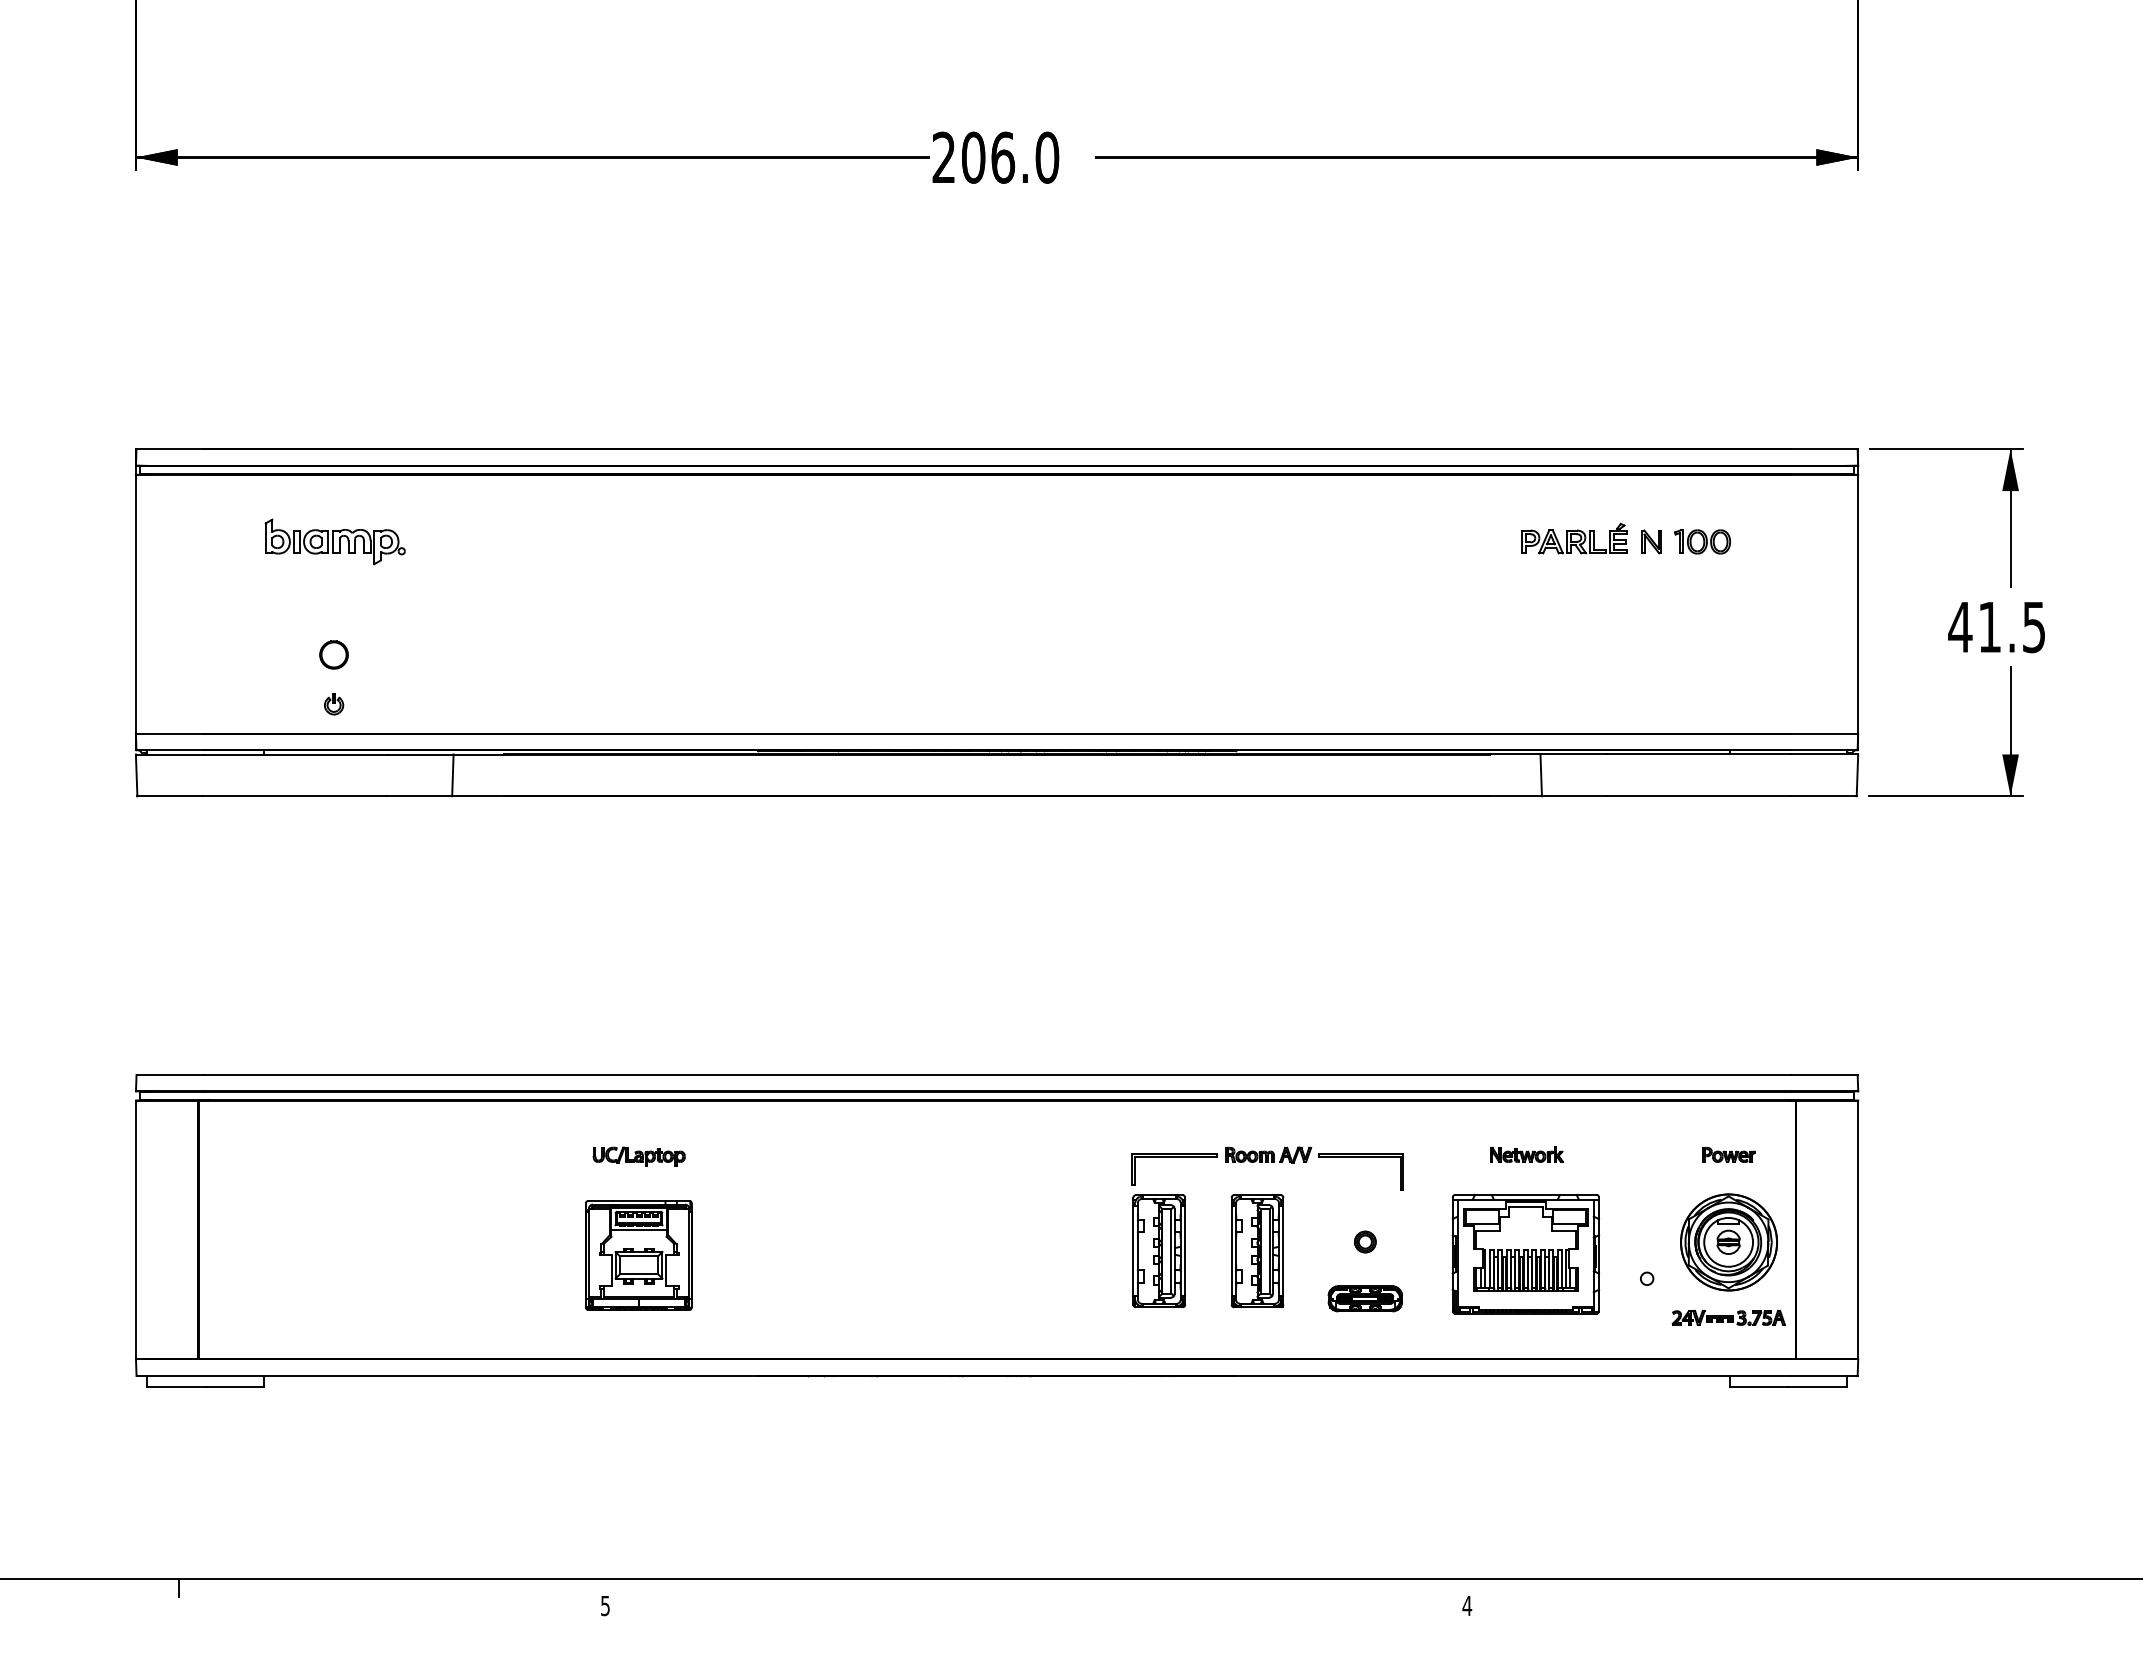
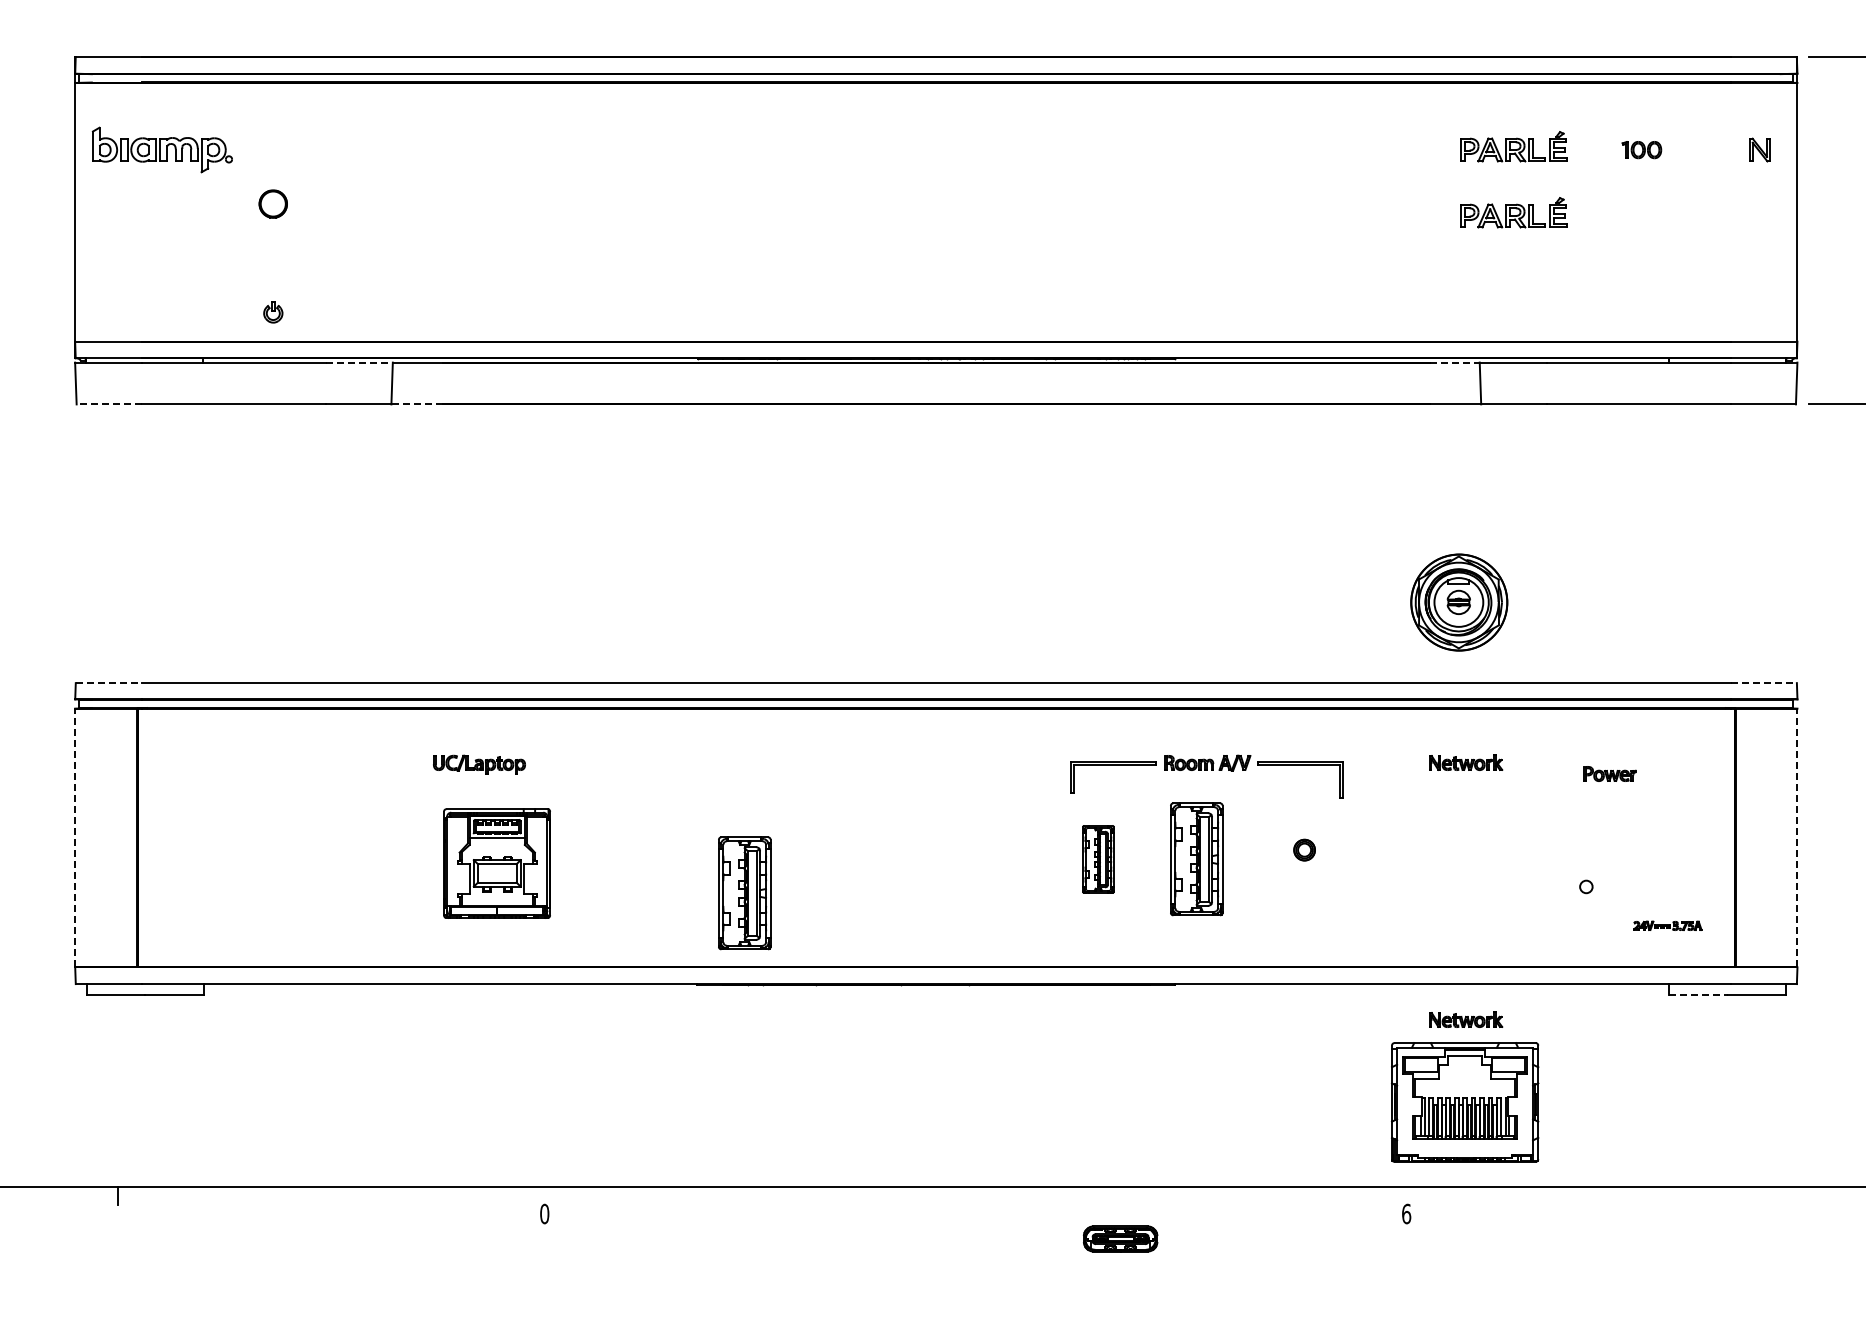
part: (334, 541) -> (161, 149), moved
part: (1651, 541) -> (1759, 149), moved
part: (1702, 541) -> (1641, 149), size x0.7
part: (1574, 604) -> (1513, 212), added
circle: (333, 654) -> (272, 203), moved
line: (420, 754) -> (359, 362), solid -> dashed
line: (1515, 754) -> (1454, 362), solid -> dashed
line: (170, 796) -> (109, 404), solid -> dashed
line: (477, 796) -> (416, 404), solid -> dashed
line: (170, 1075) -> (109, 683), solid -> dashed
line: (1824, 1075) -> (1763, 683), solid -> dashed
part: (1728, 1154) -> (1609, 773), moved
part: (638, 1156) -> (478, 764), moved
line: (135, 1229) -> (74, 837), solid -> dashed
line: (1858, 1229) -> (1797, 837), solid -> dashed
part: (1728, 1242) -> (1458, 602), moved
part: (1158, 1251) -> (1097, 859), size x0.6
part: (1525, 1254) -> (1464, 1102), moved
part: (638, 1255) -> (496, 863), moved
part: (805, 1285) -> (744, 893), added
part: (1364, 1298) -> (1119, 1238), moved
part: (1728, 1317) -> (1667, 925), size x0.6
line: (1759, 1386) -> (1698, 994), solid -> dashed
part: (1526, 1411) -> (1465, 1019), added
text: (605, 1605) -> (544, 1213), 5 -> 0
text: (1467, 1605) -> (1406, 1213), 4 -> 6

